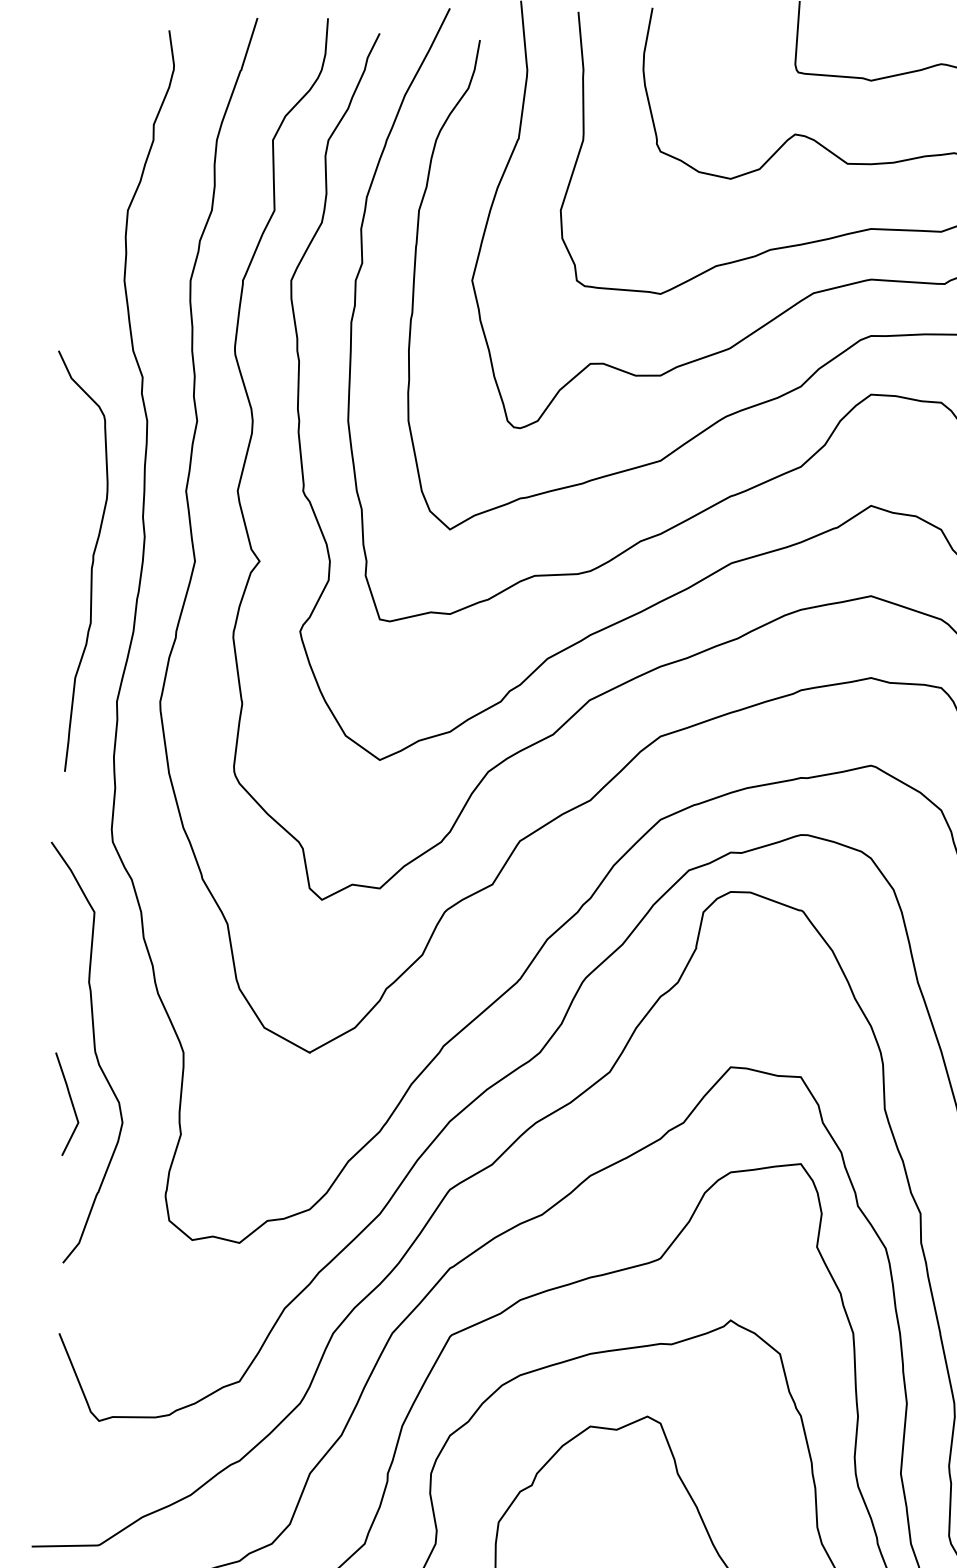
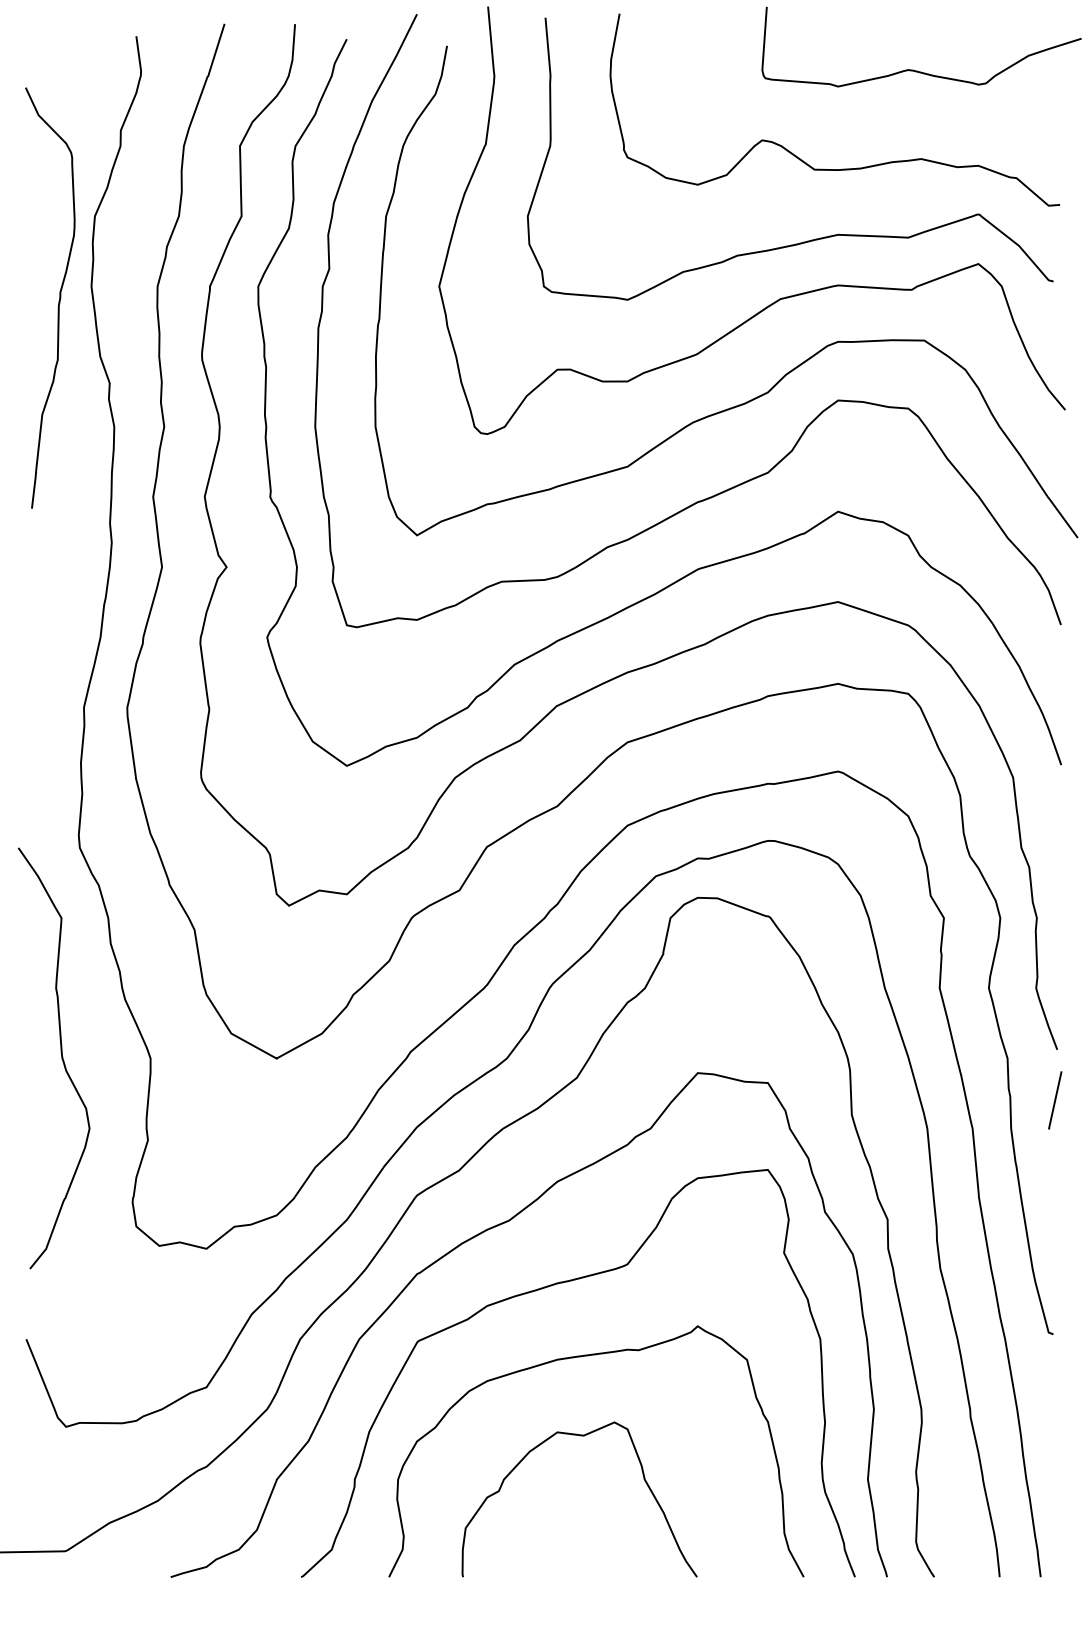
curve: (91, 563) -> (58, 300), moved
line: (70, 1101) -> (37, 1107), removed

